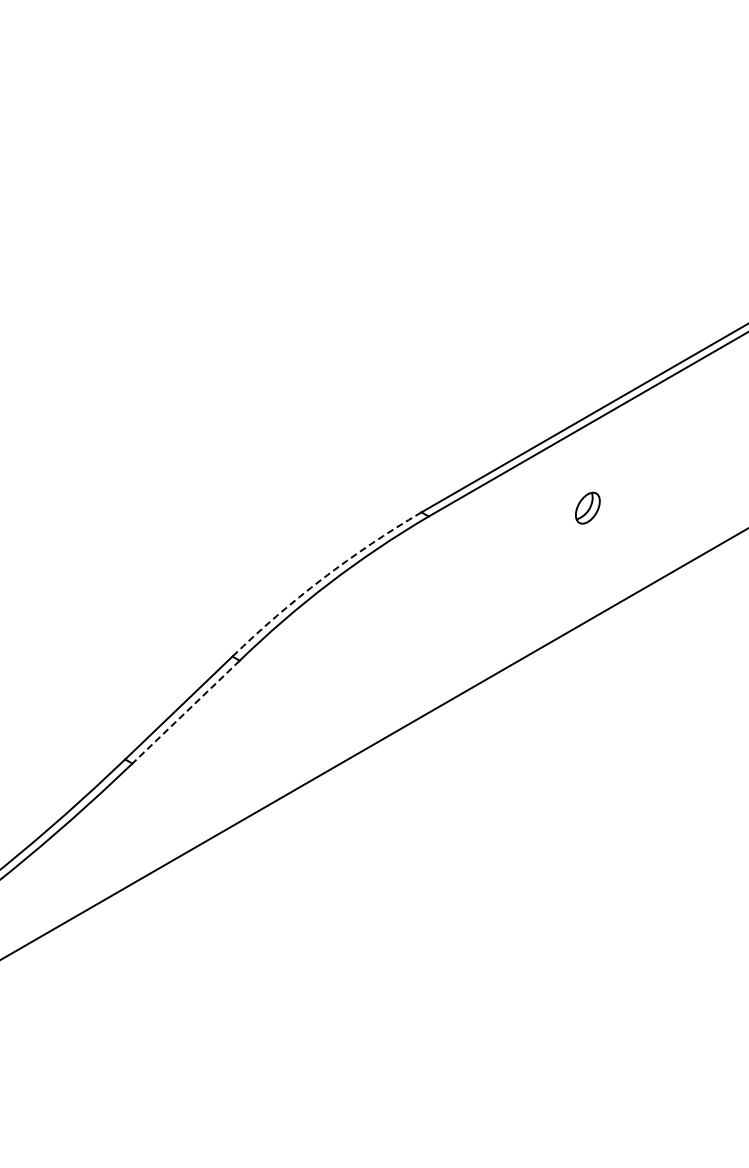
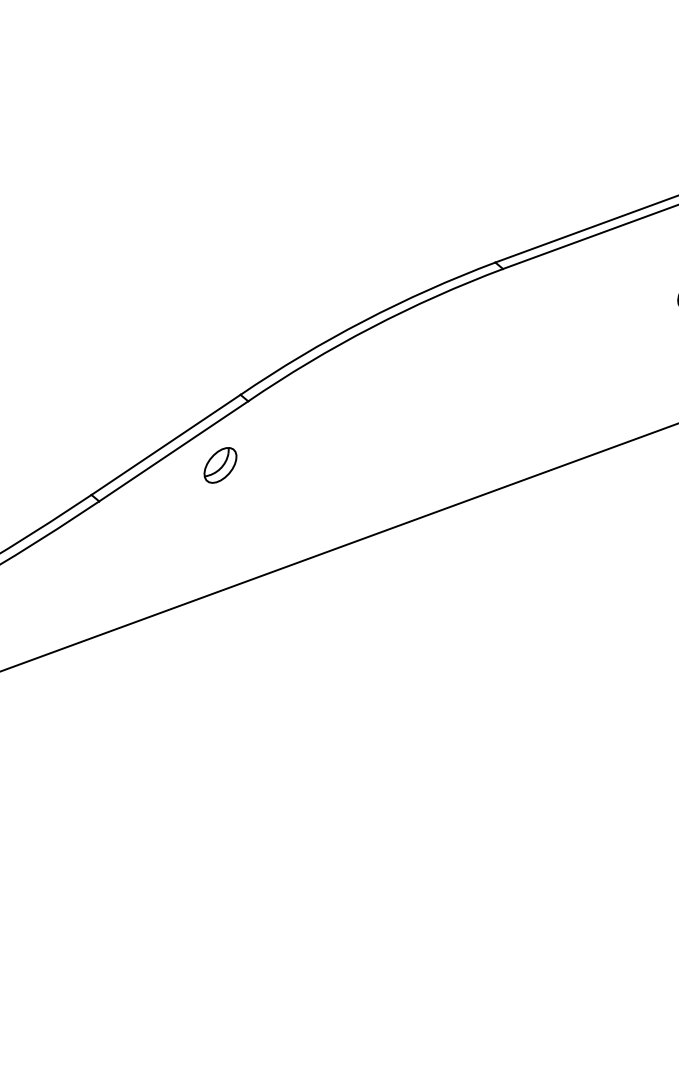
arc: (322, 578) -> (363, 320), dashed -> solid
line: (185, 712) -> (173, 451), dashed -> solid
part: (226, 716) -> (220, 464), added

